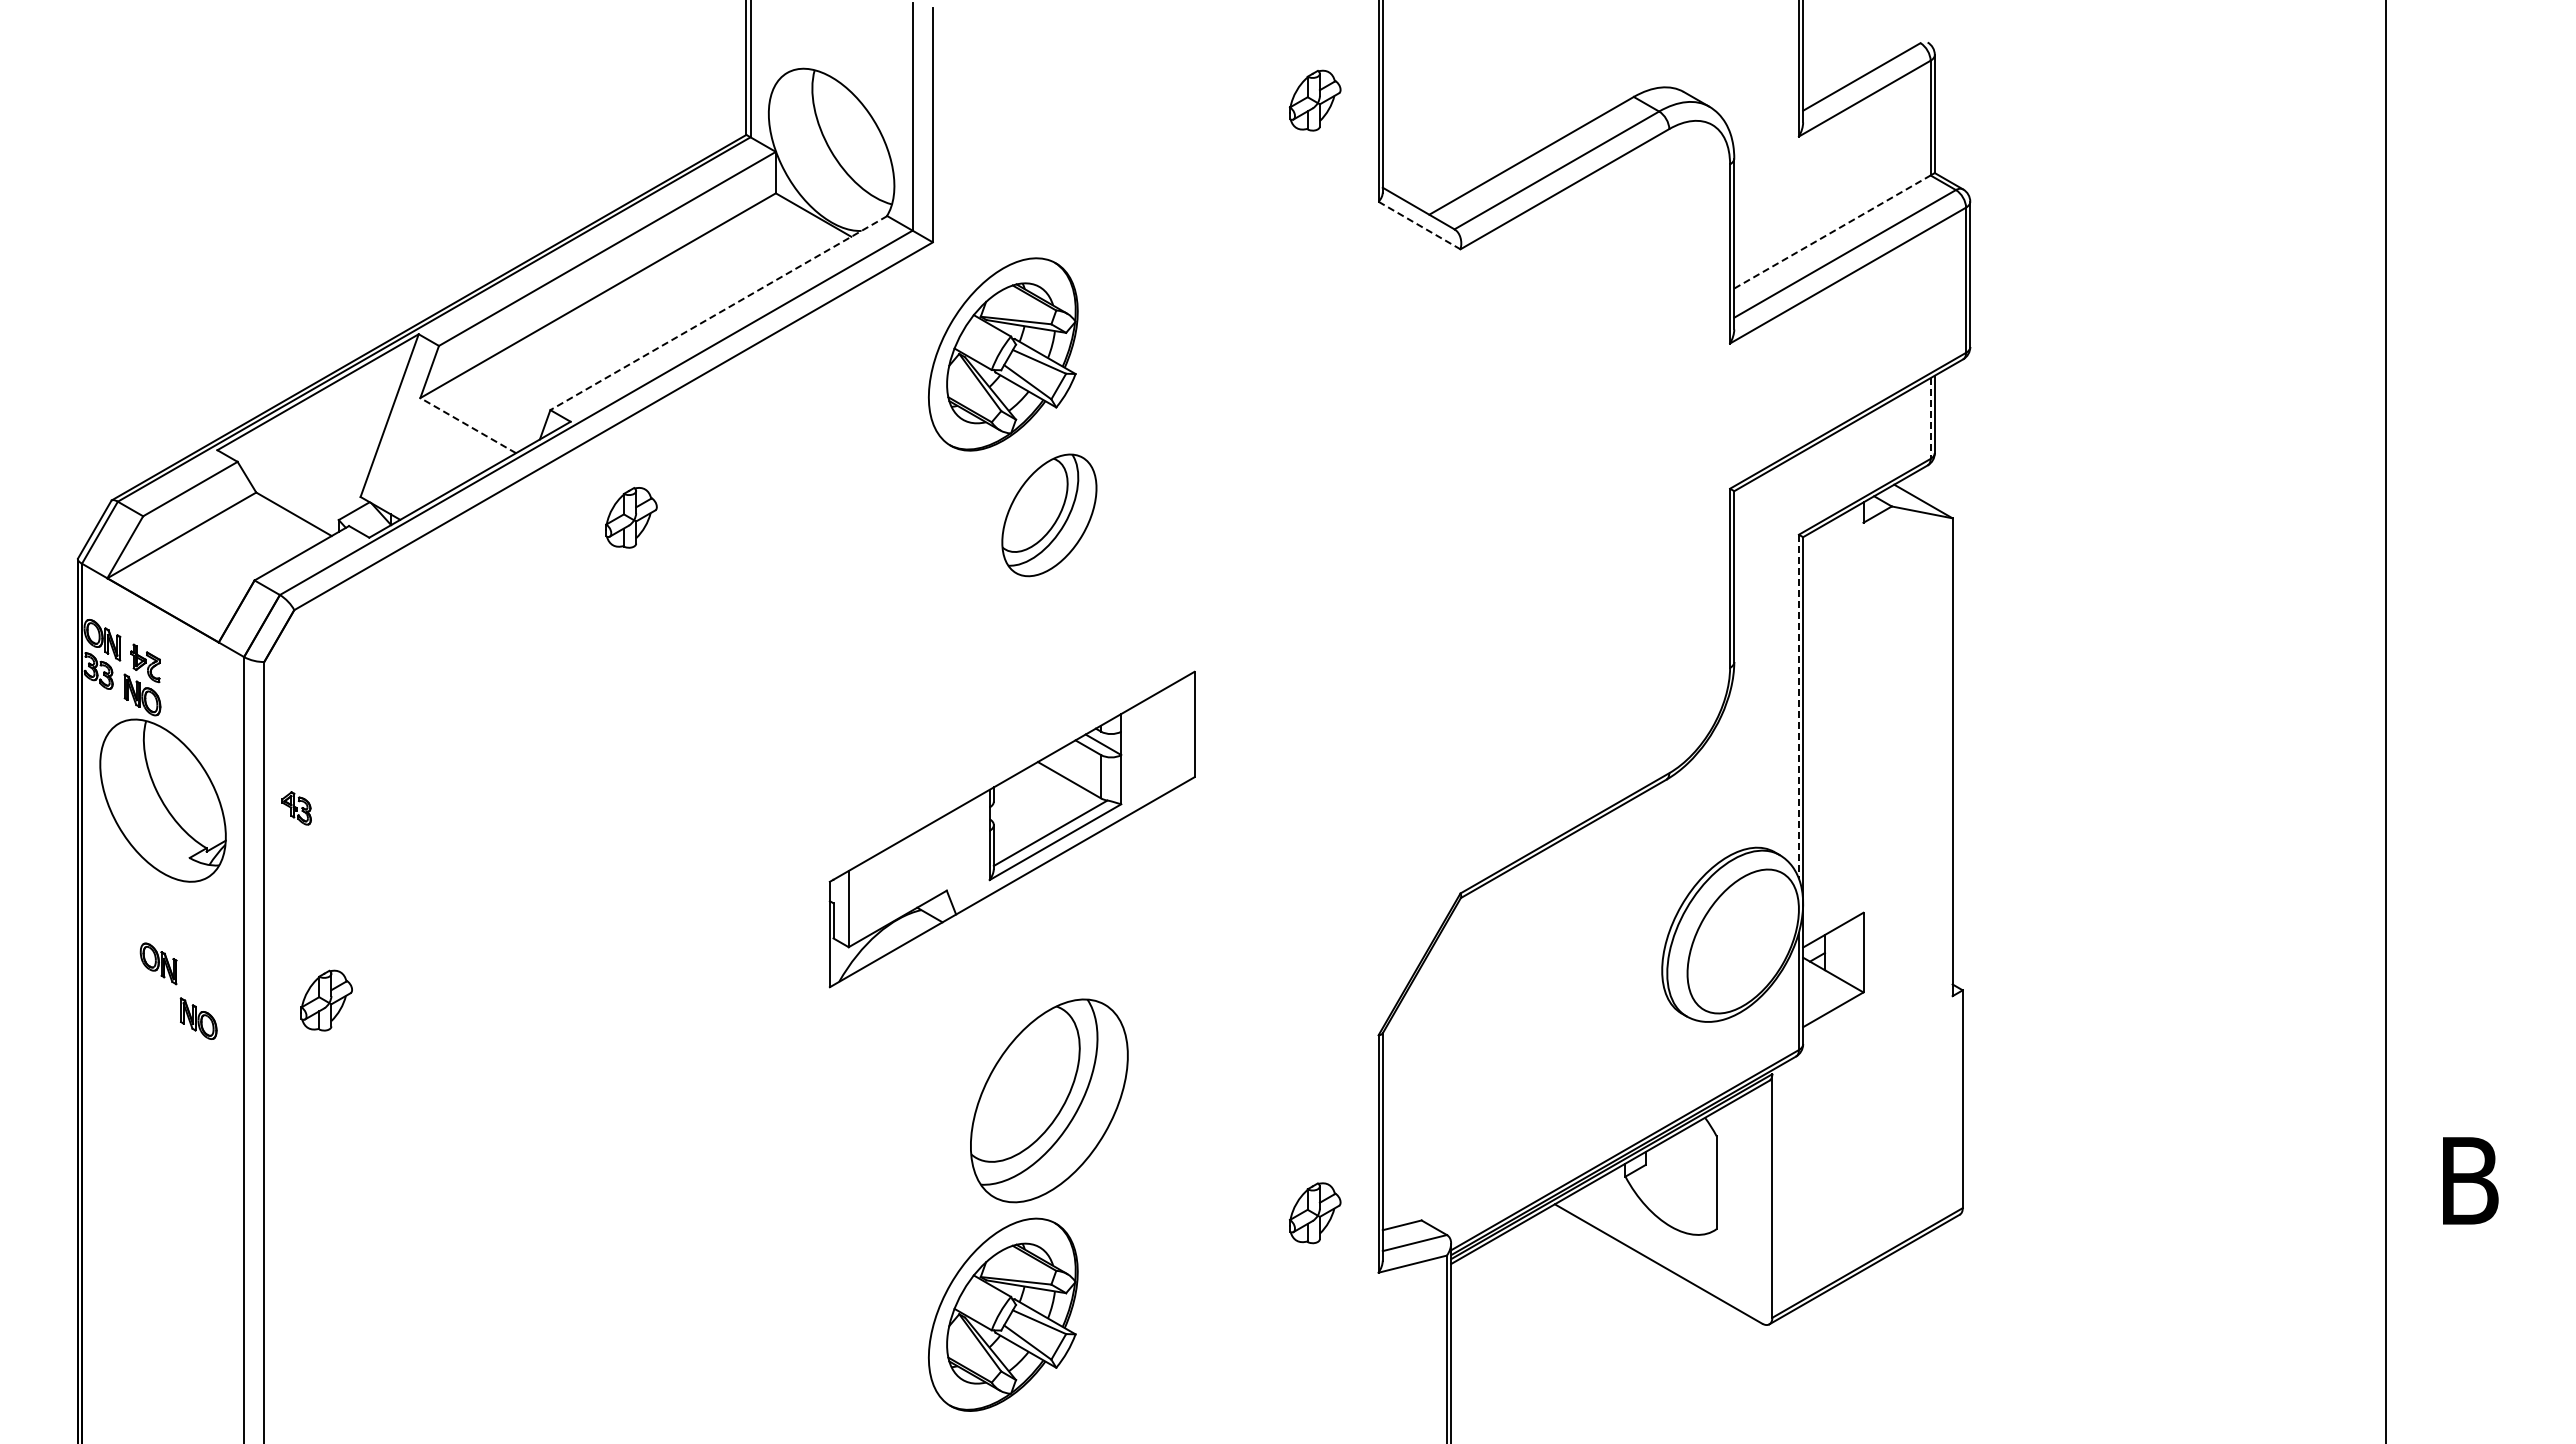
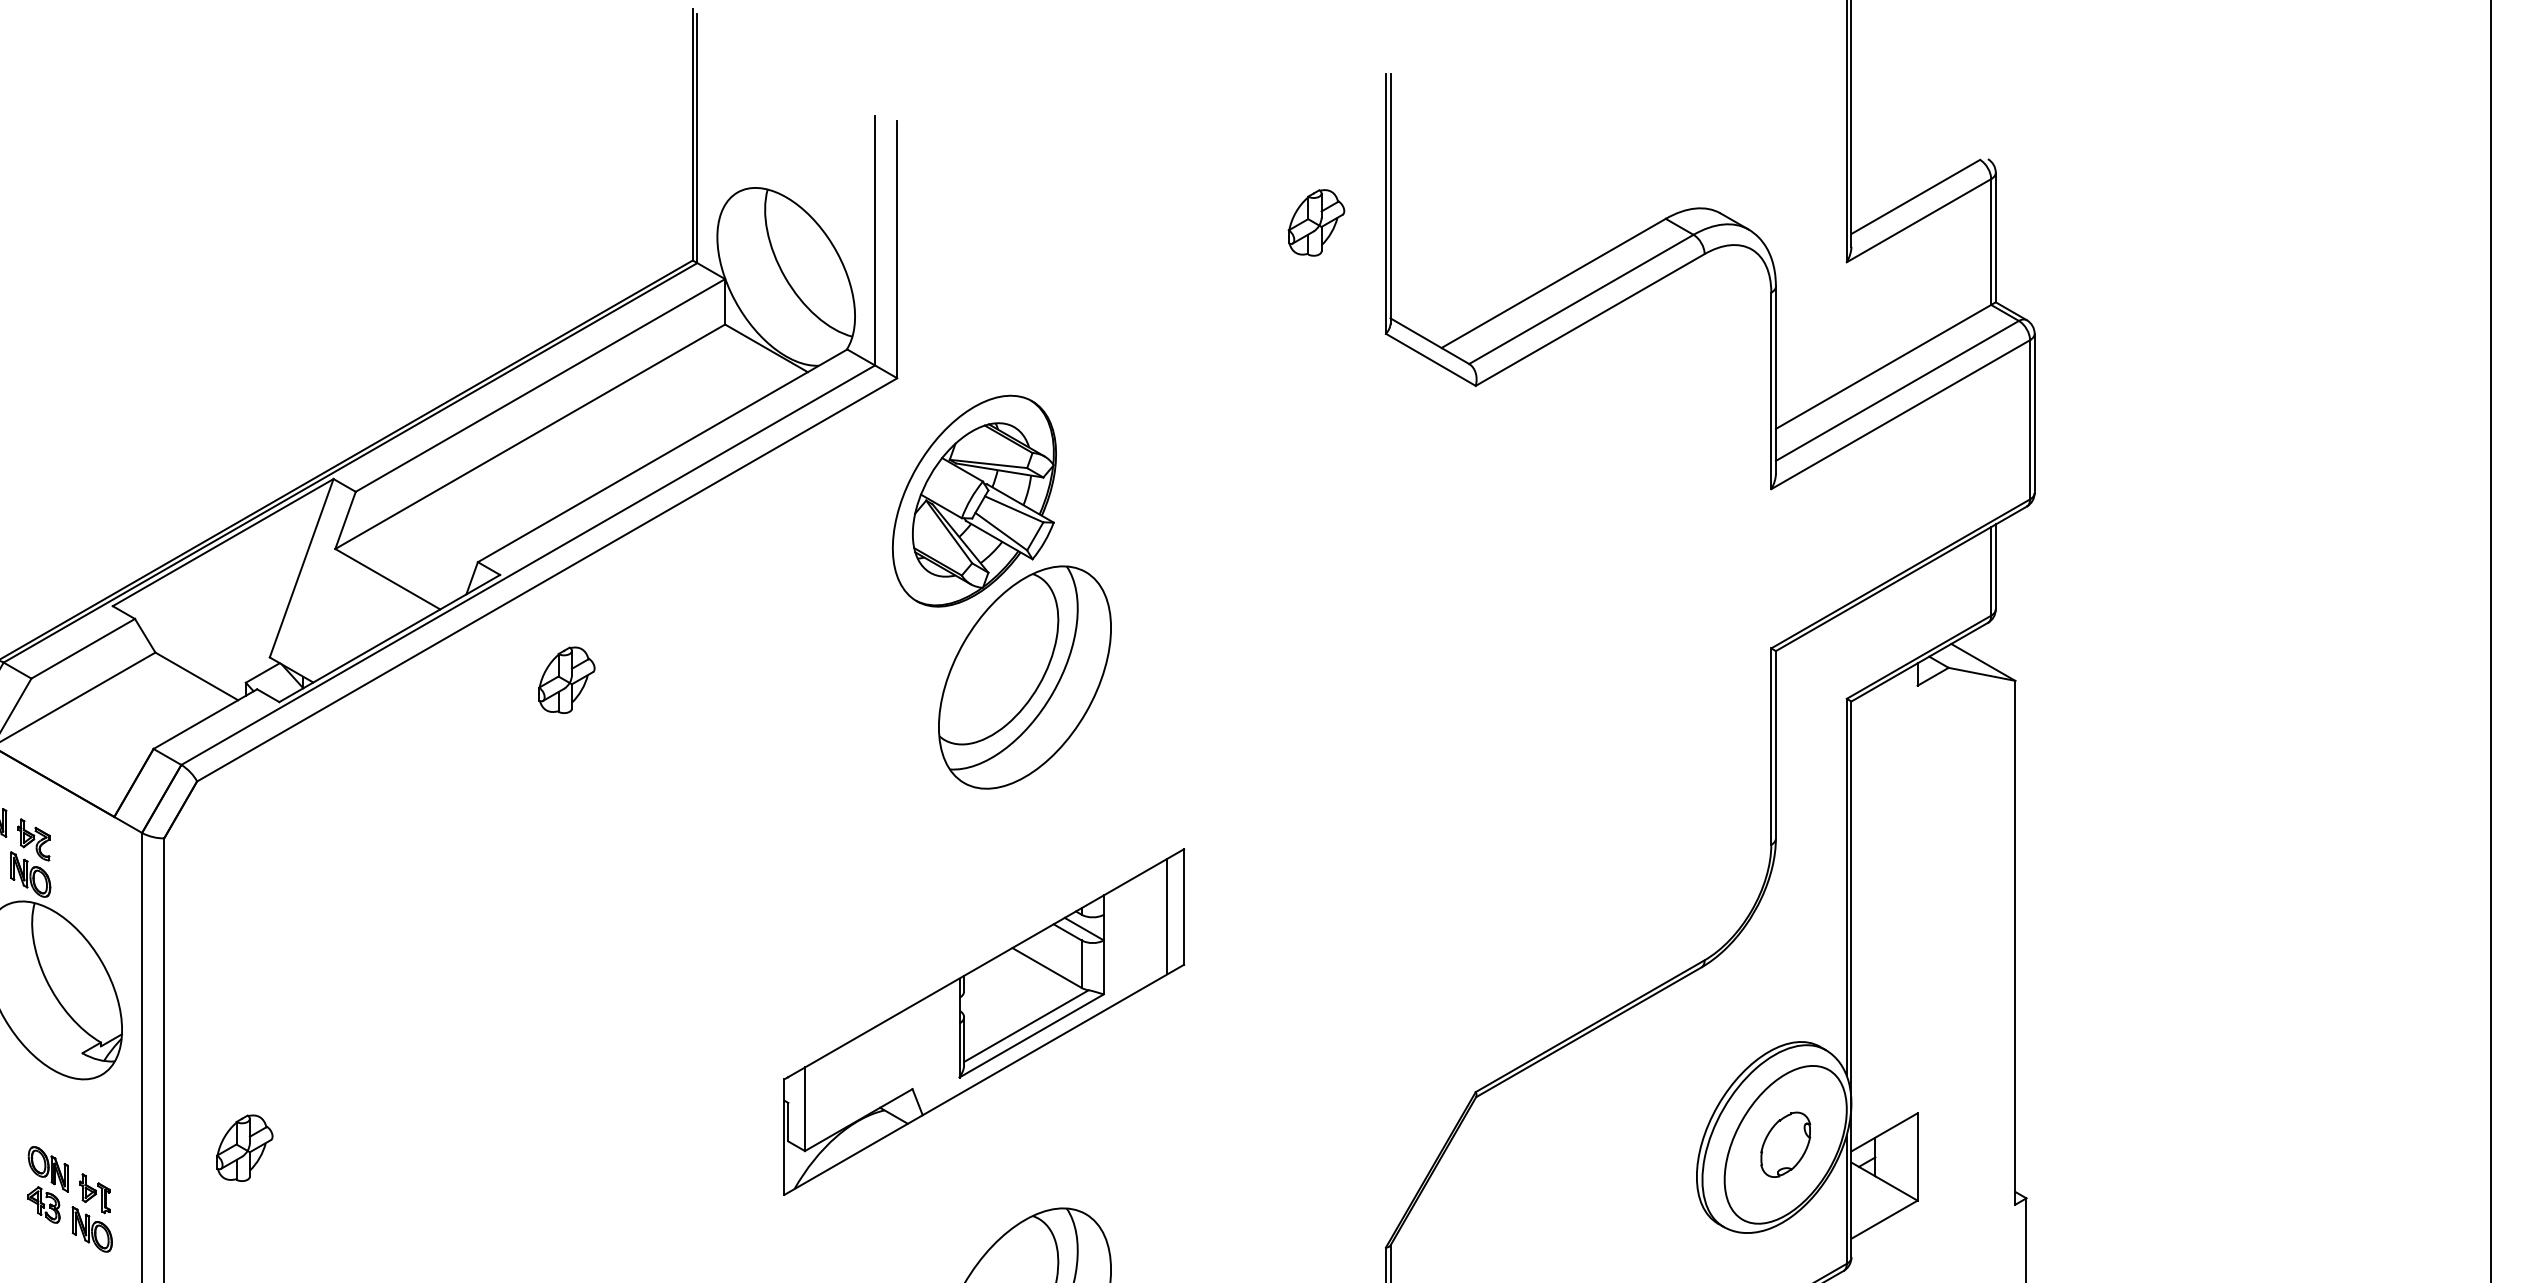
line: (1419, 225) -> (1430, 359), dashed -> solid
line: (1832, 231) -> (1883, 366), dashed -> solid
line: (718, 313) -> (662, 456), dashed -> solid
line: (1930, 419) -> (1991, 572), dashed -> solid
line: (467, 425) -> (387, 579), dashed -> solid
part: (1049, 515) -> (1025, 677), size x1.67
line: (1798, 706) -> (1846, 887), dashed -> solid
line: (1179, 732) -> (1167, 915), added
part: (296, 808) -> (43, 1205), moved
part: (1743, 941) -> (1786, 1144), added
part: (200, 985) -> (94, 1193), added
part: (326, 1000) -> (244, 1148), moved

